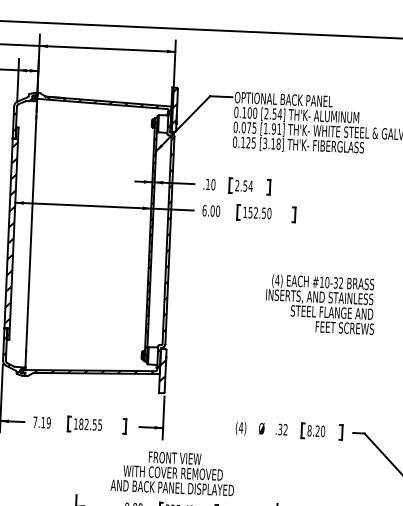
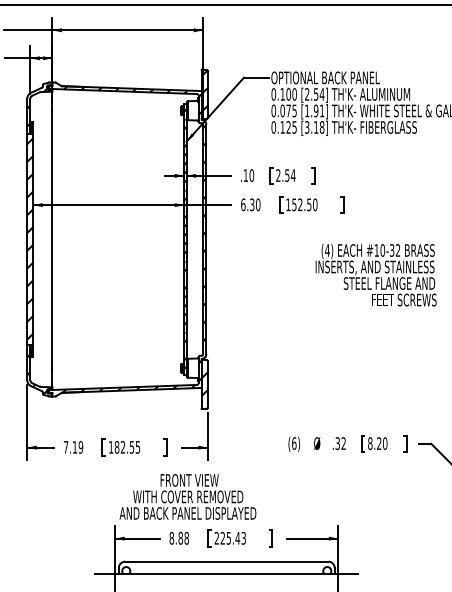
text: (212, 210) -> (252, 204), 6.00 -> 6.30
text: (319, 303) -> (375, 274), moved
text: (240, 427) -> (293, 443), (4) -> (6)
text: (172, 472) -> (187, 496), moved

